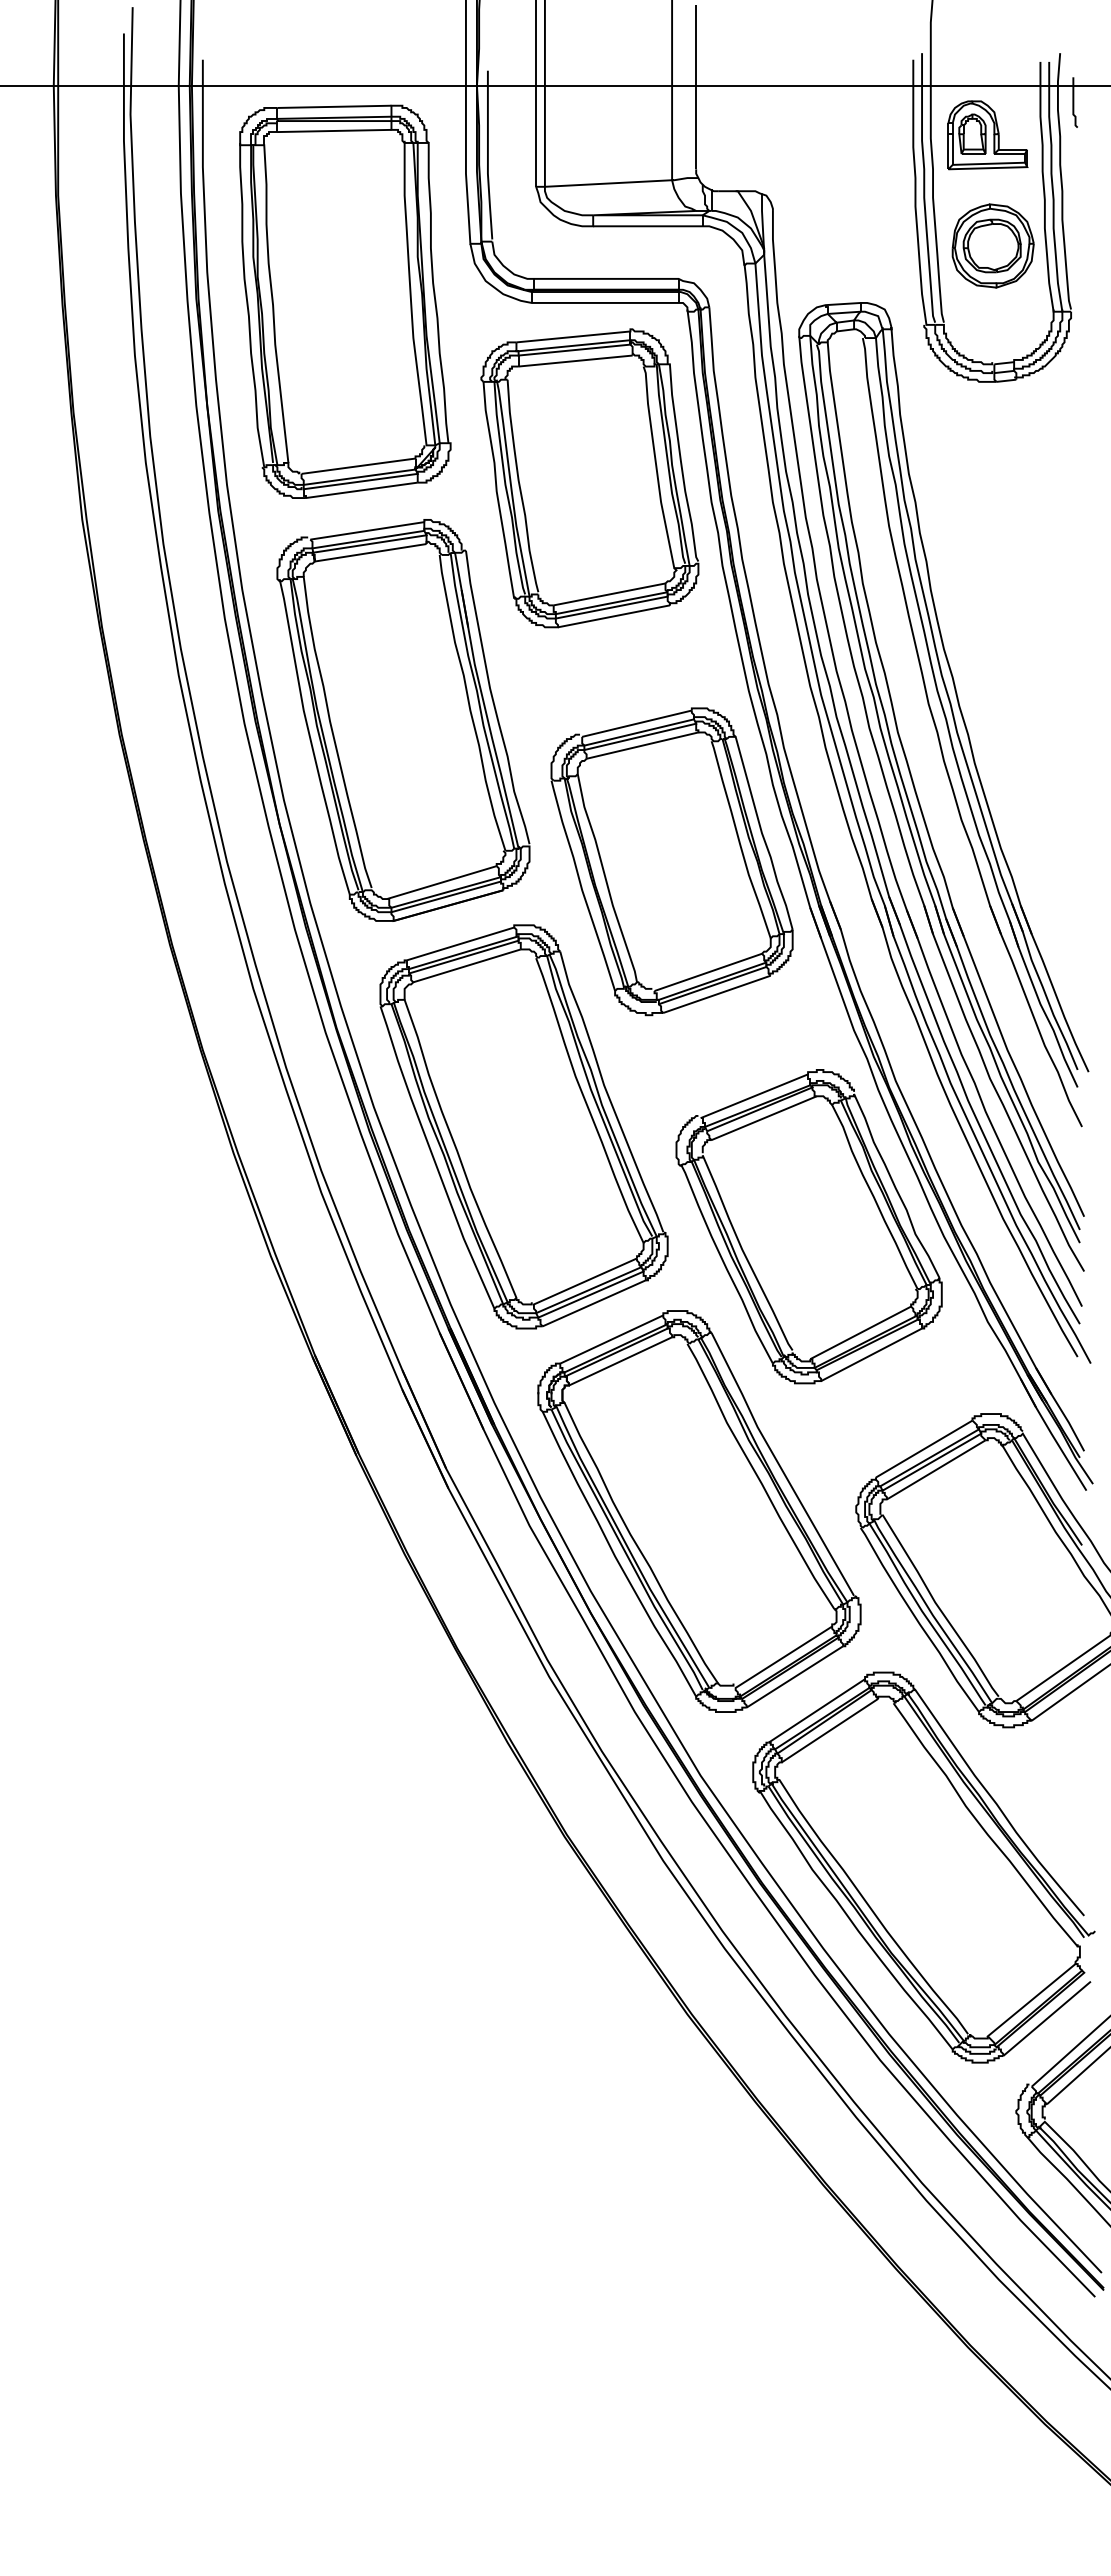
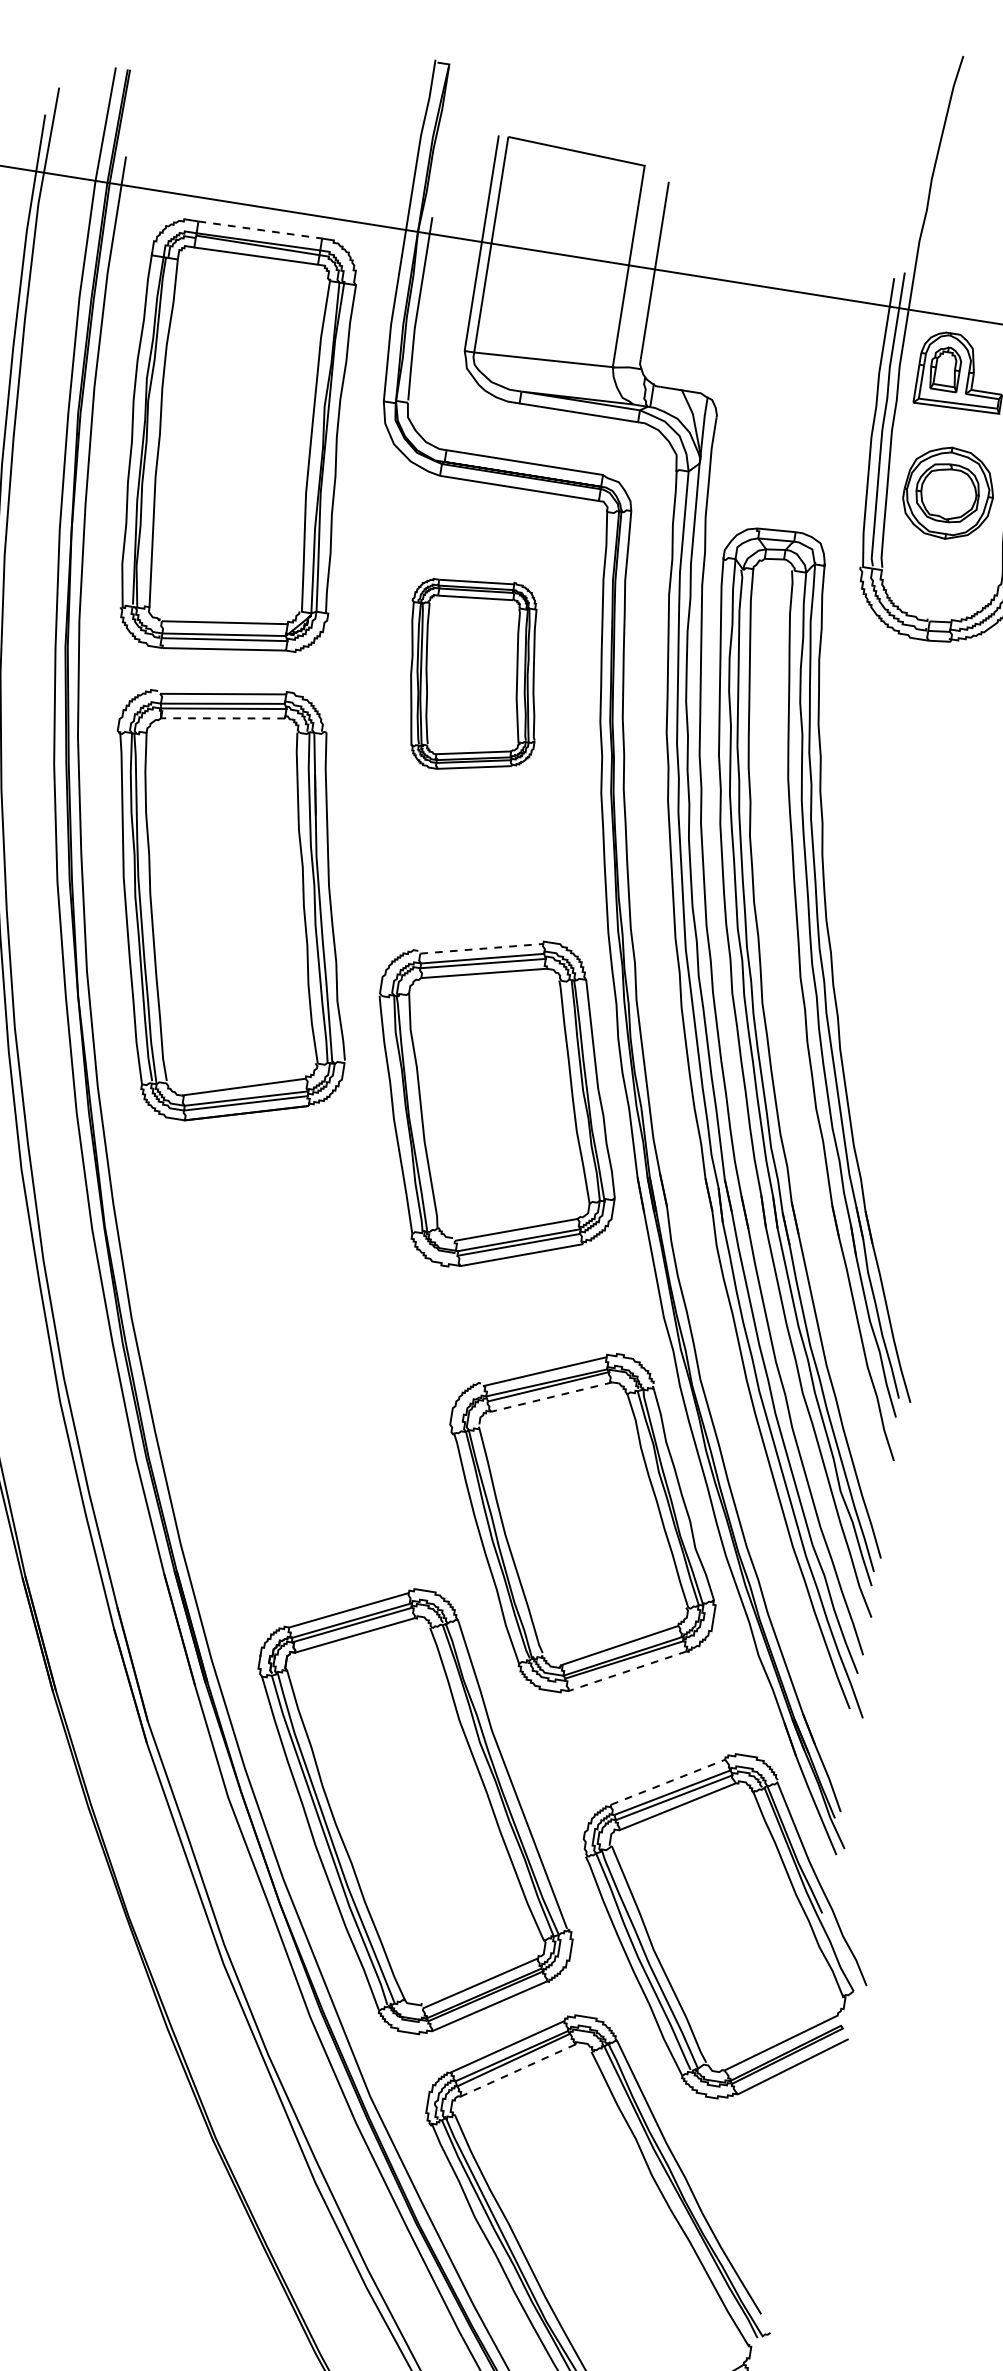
line: (334, 106) -> (260, 229), solid -> dashed
part: (589, 478) -> (472, 675), size x0.6
line: (370, 552) -> (222, 718), solid -> dashed
line: (637, 723) -> (482, 948), solid -> dashed
line: (764, 1118) -> (552, 1397), solid -> dashed
part: (523, 1126) -> (290, 1364), removed
line: (871, 1354) -> (627, 1670), solid -> dashed
line: (924, 1448) -> (668, 1781), solid -> dashed
line: (829, 1730) -> (517, 2070), solid -> dashed

